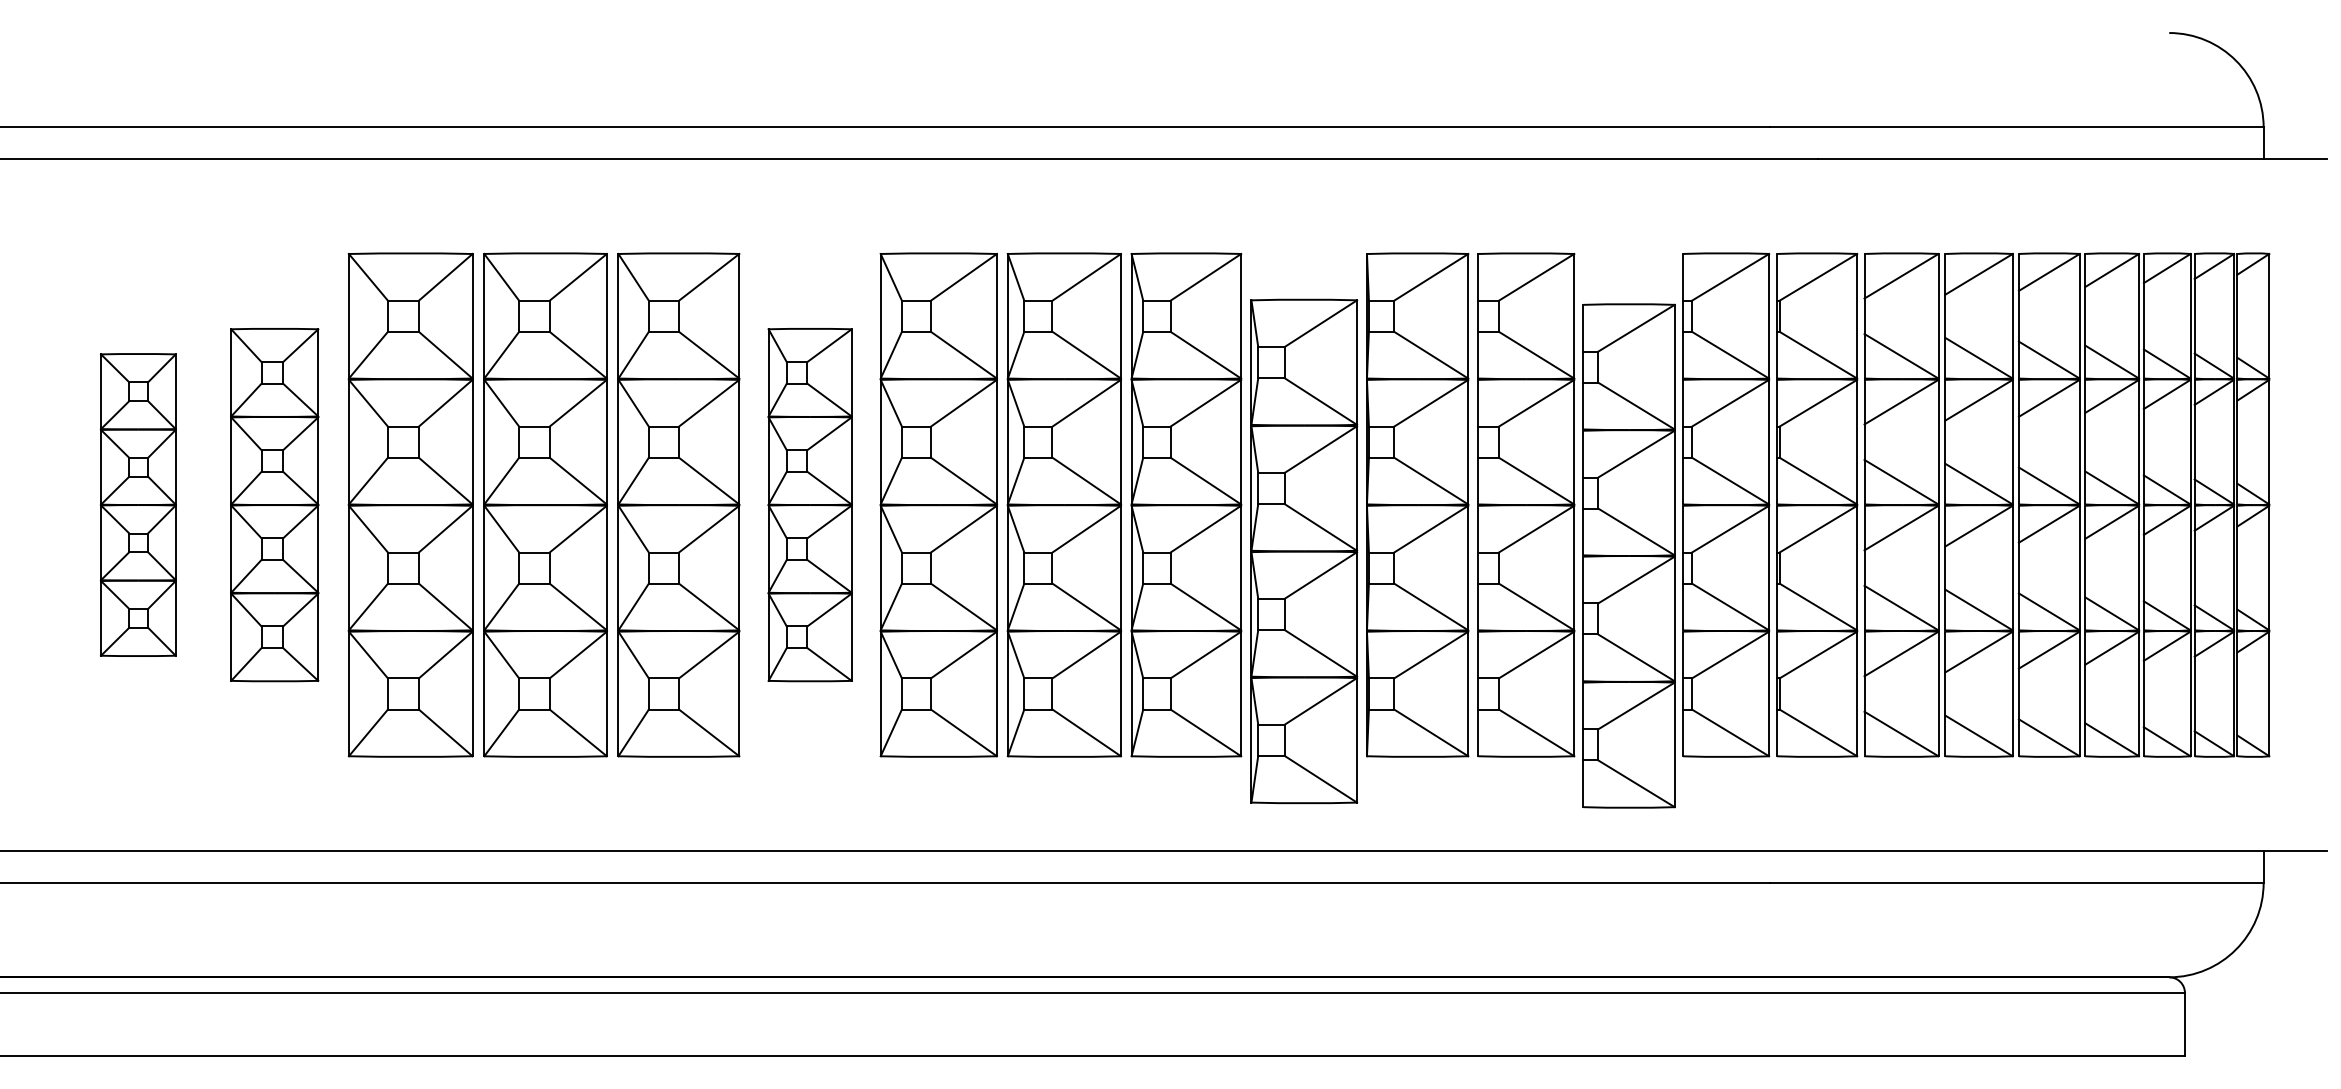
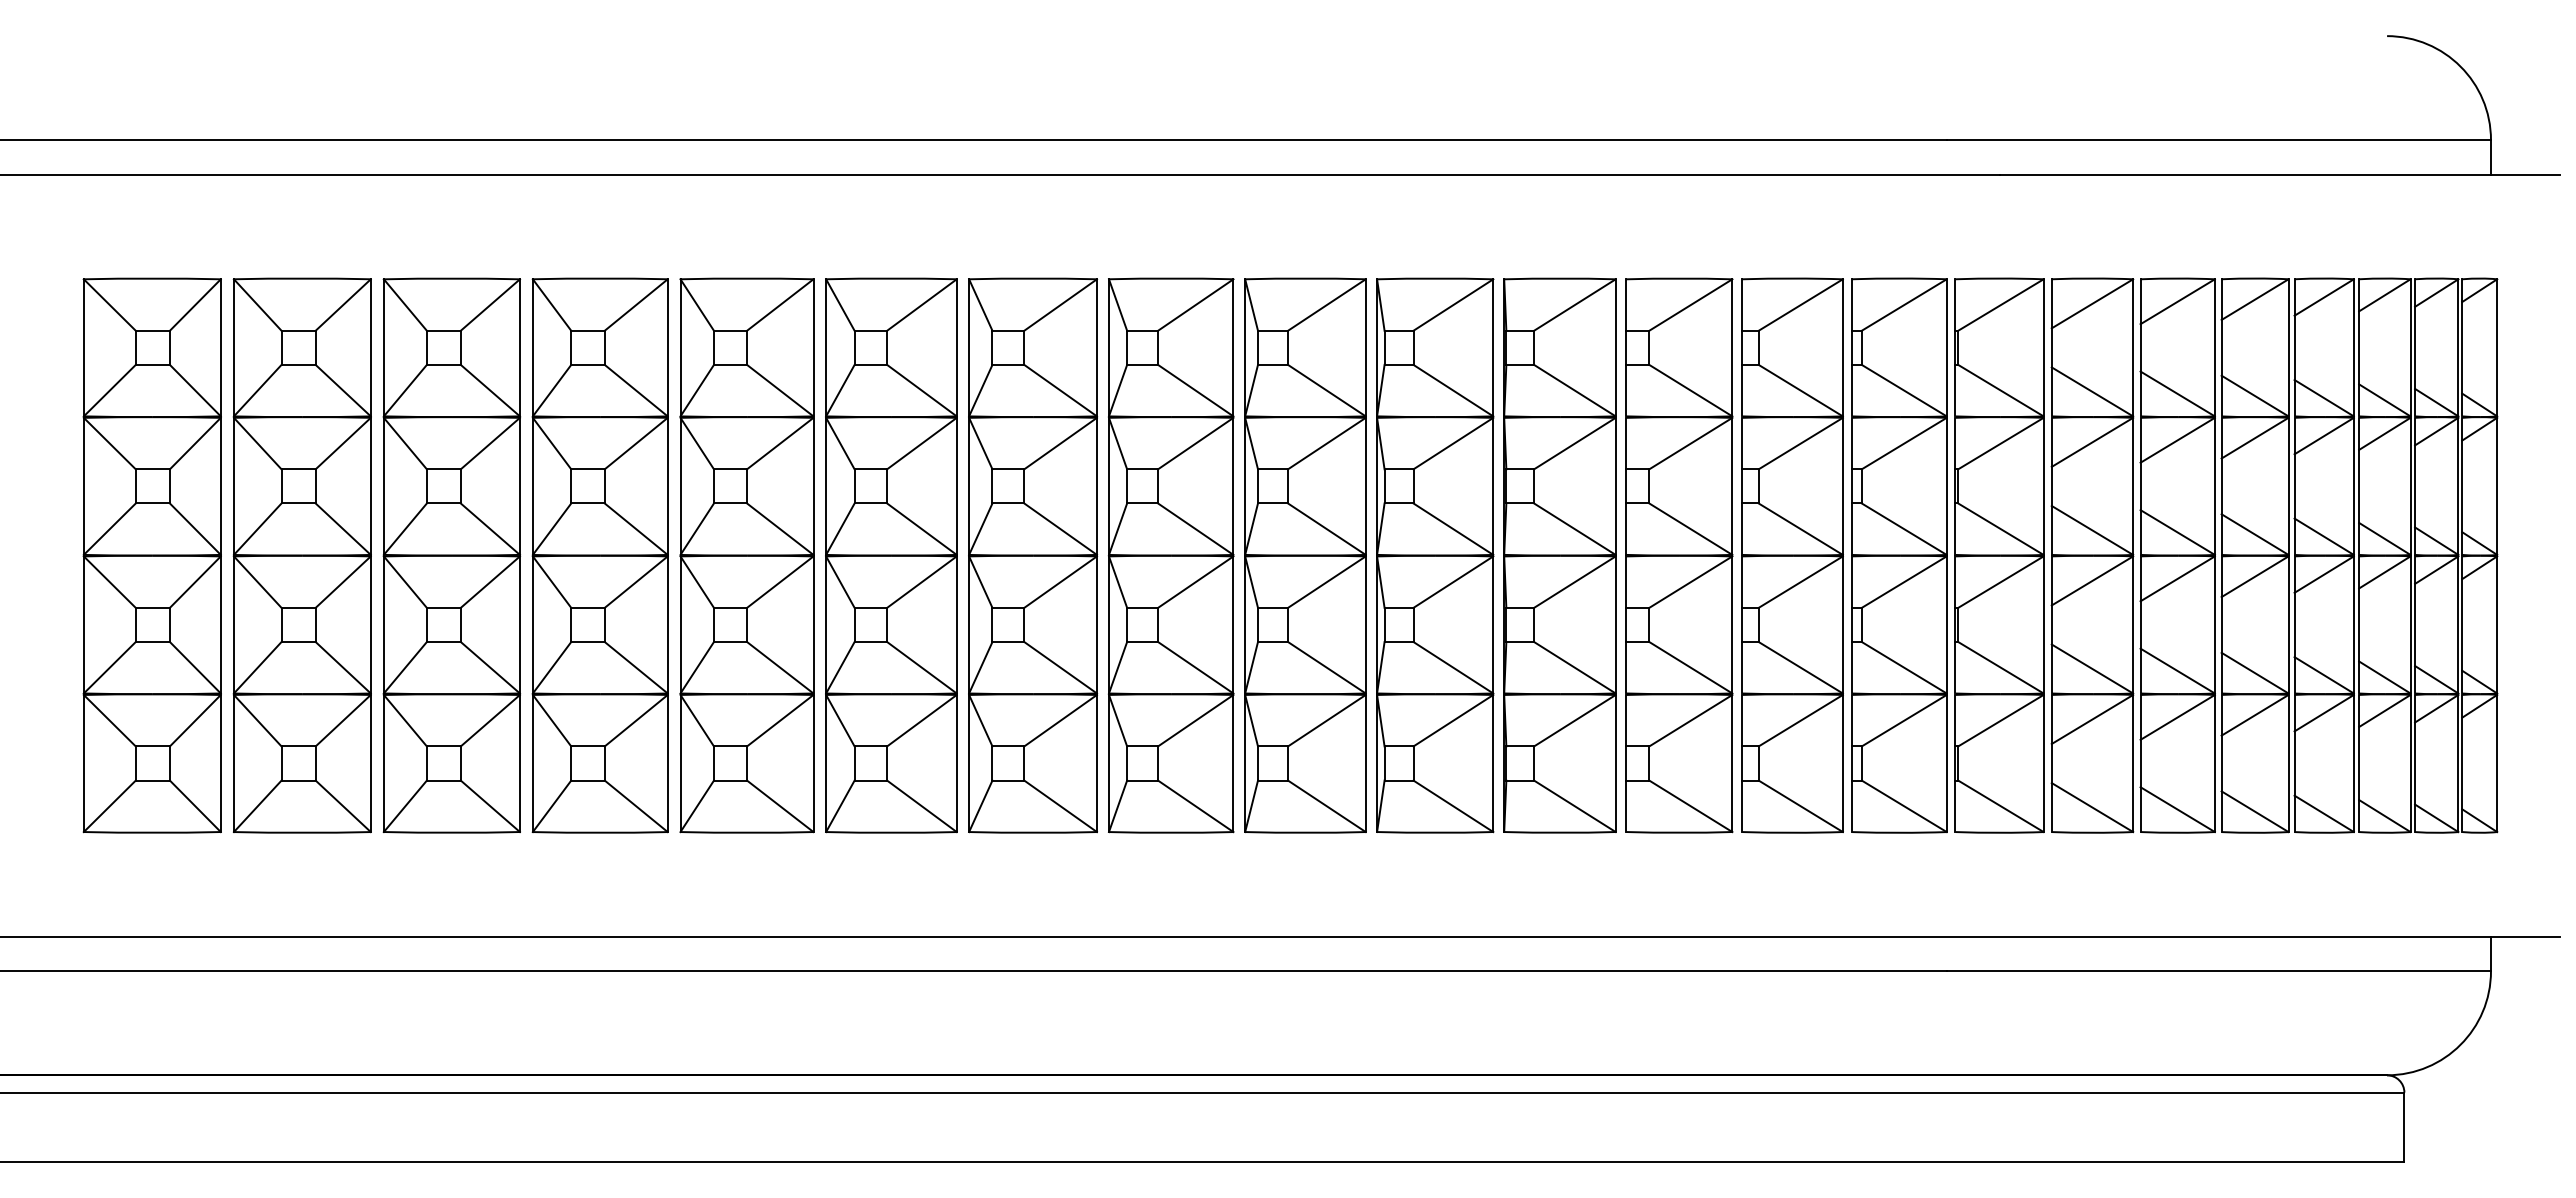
part: (137, 504) -> (151, 555), size x1.67
part: (274, 504) -> (301, 555), size x1.43
part: (810, 504) -> (891, 555), size x1.43
part: (1304, 551) -> (1435, 555), moved
part: (1628, 555) -> (1792, 555), moved

